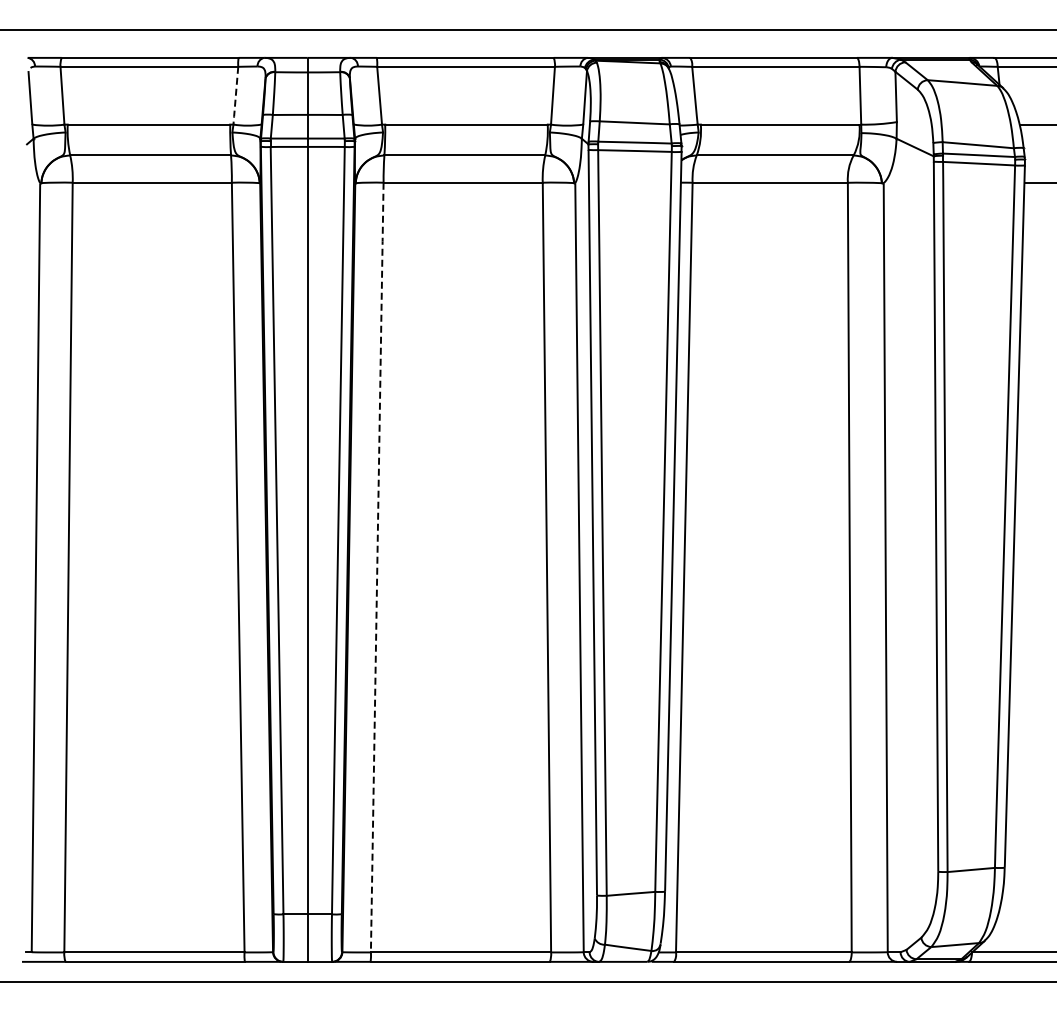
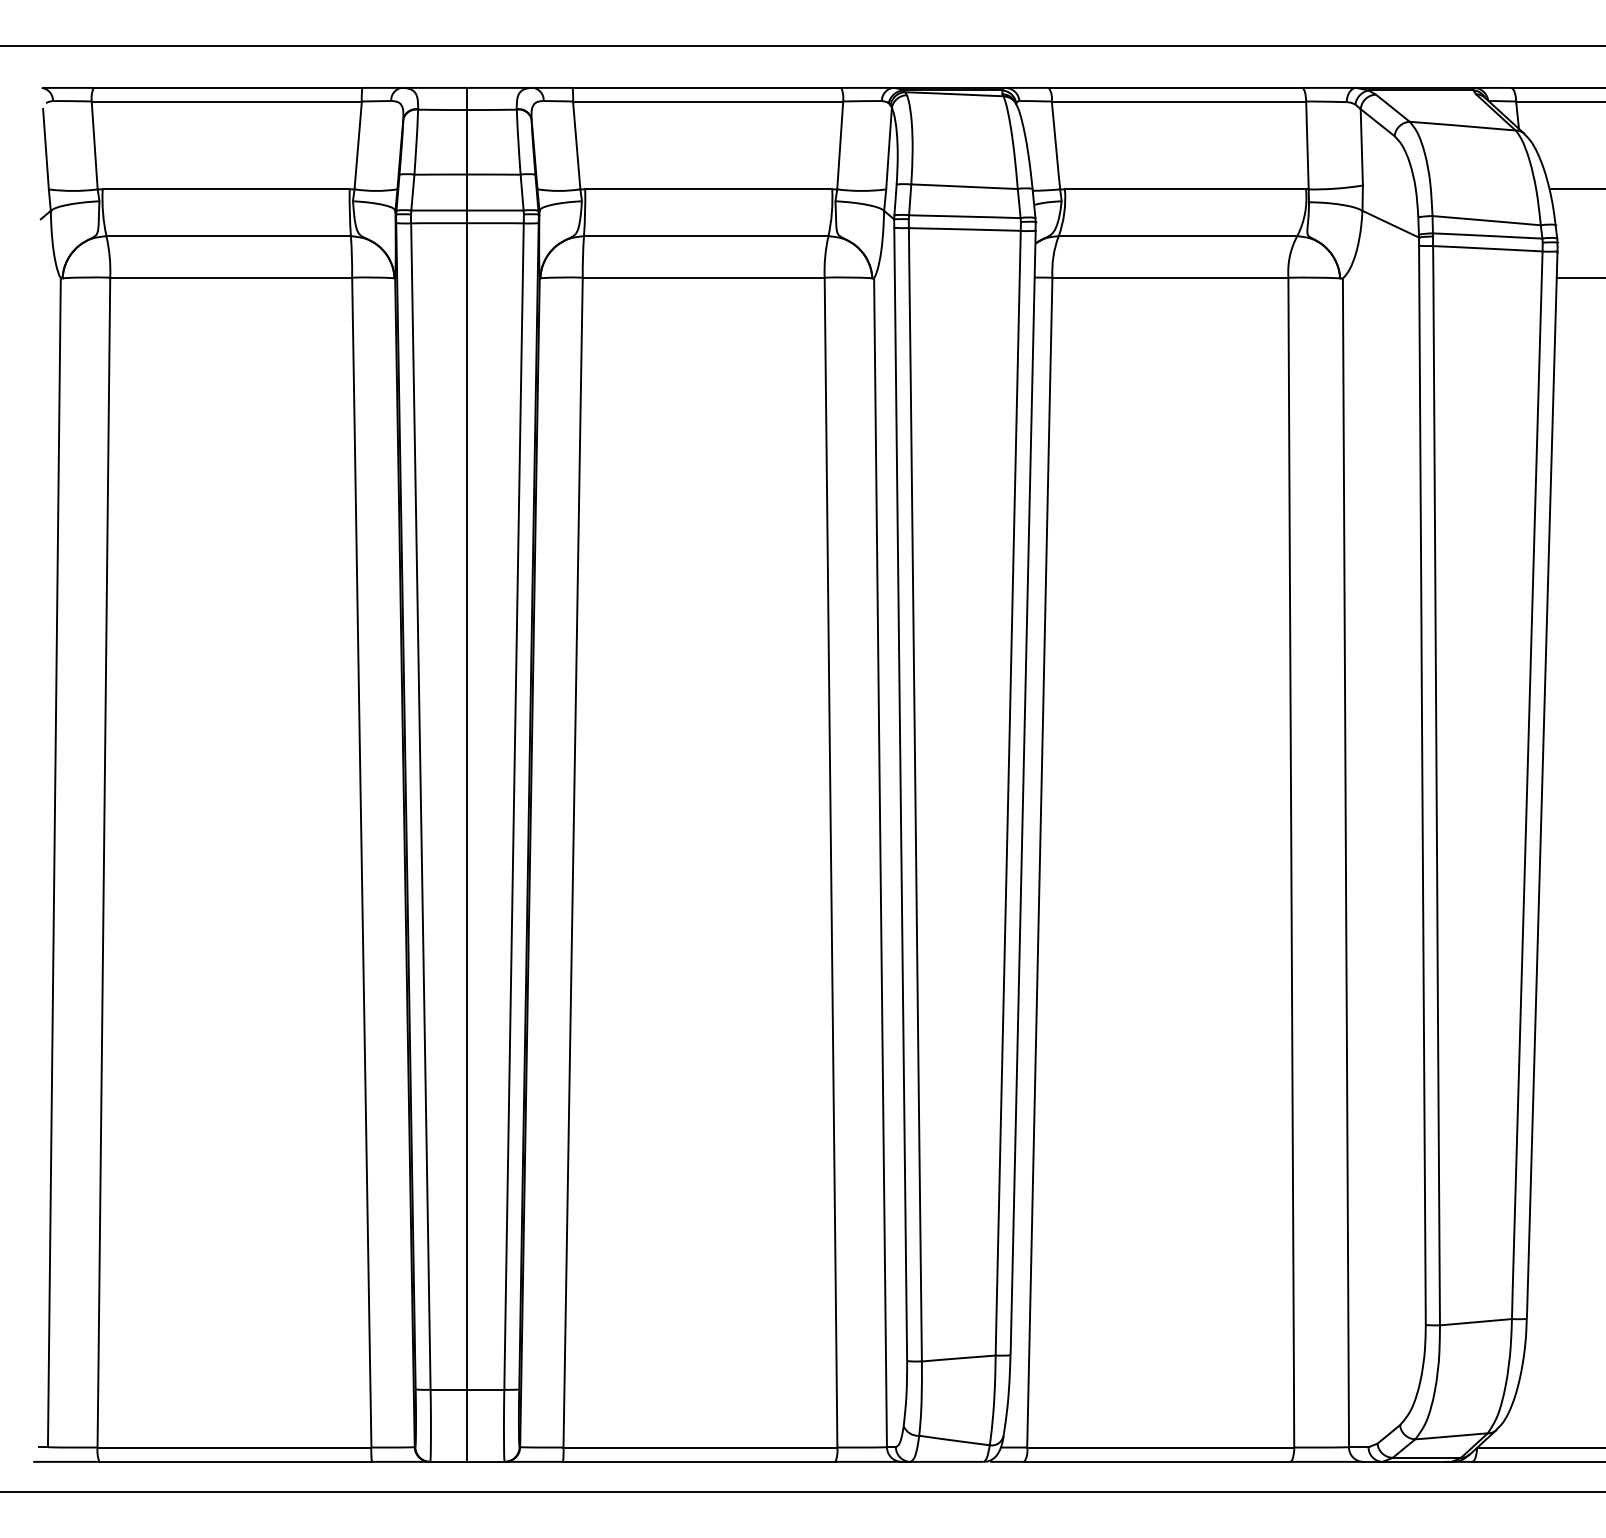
line: (235, 96) -> (357, 146), dashed -> solid
line: (377, 567) -> (573, 862), dashed -> solid

